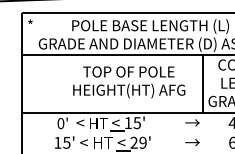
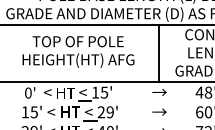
text: (129, 82) -> (78, 52), moved
line: (202, 83) -> (158, 53), moved

